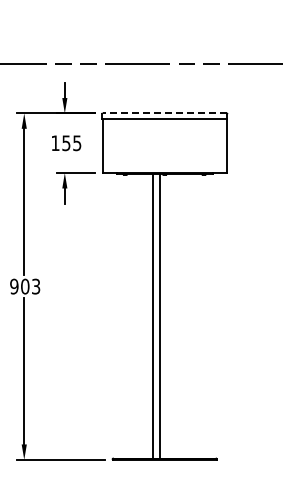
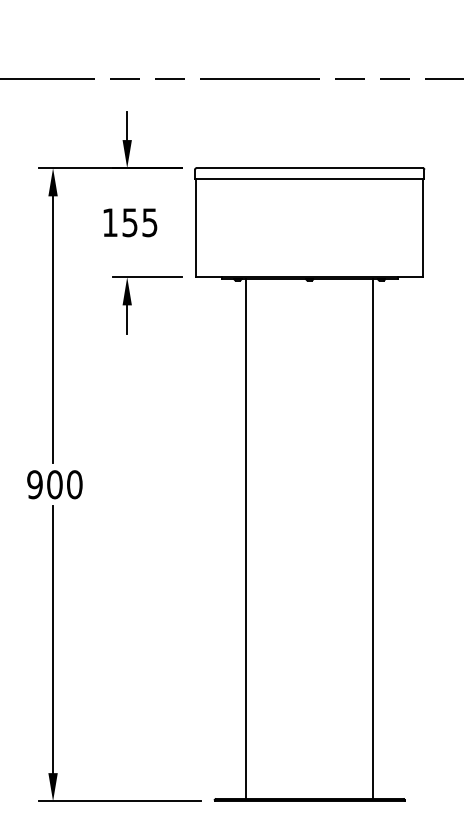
line: (164, 113) -> (309, 168), dashed -> solid
text: (35, 286) -> (73, 484), 903 -> 900
line: (153, 315) -> (247, 537), moved
line: (160, 315) -> (373, 537), moved

